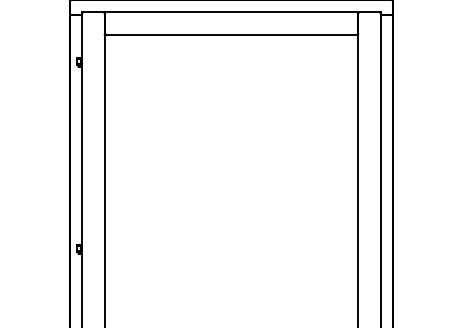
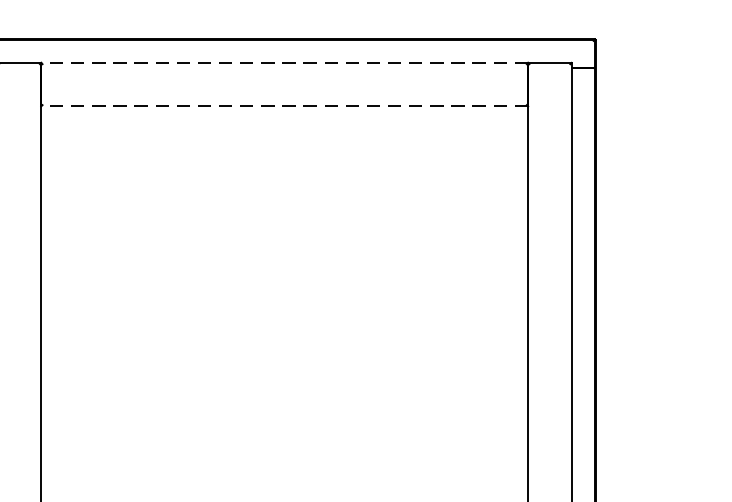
line: (231, 12) -> (284, 63), solid -> dashed
line: (231, 34) -> (284, 105), solid -> dashed

